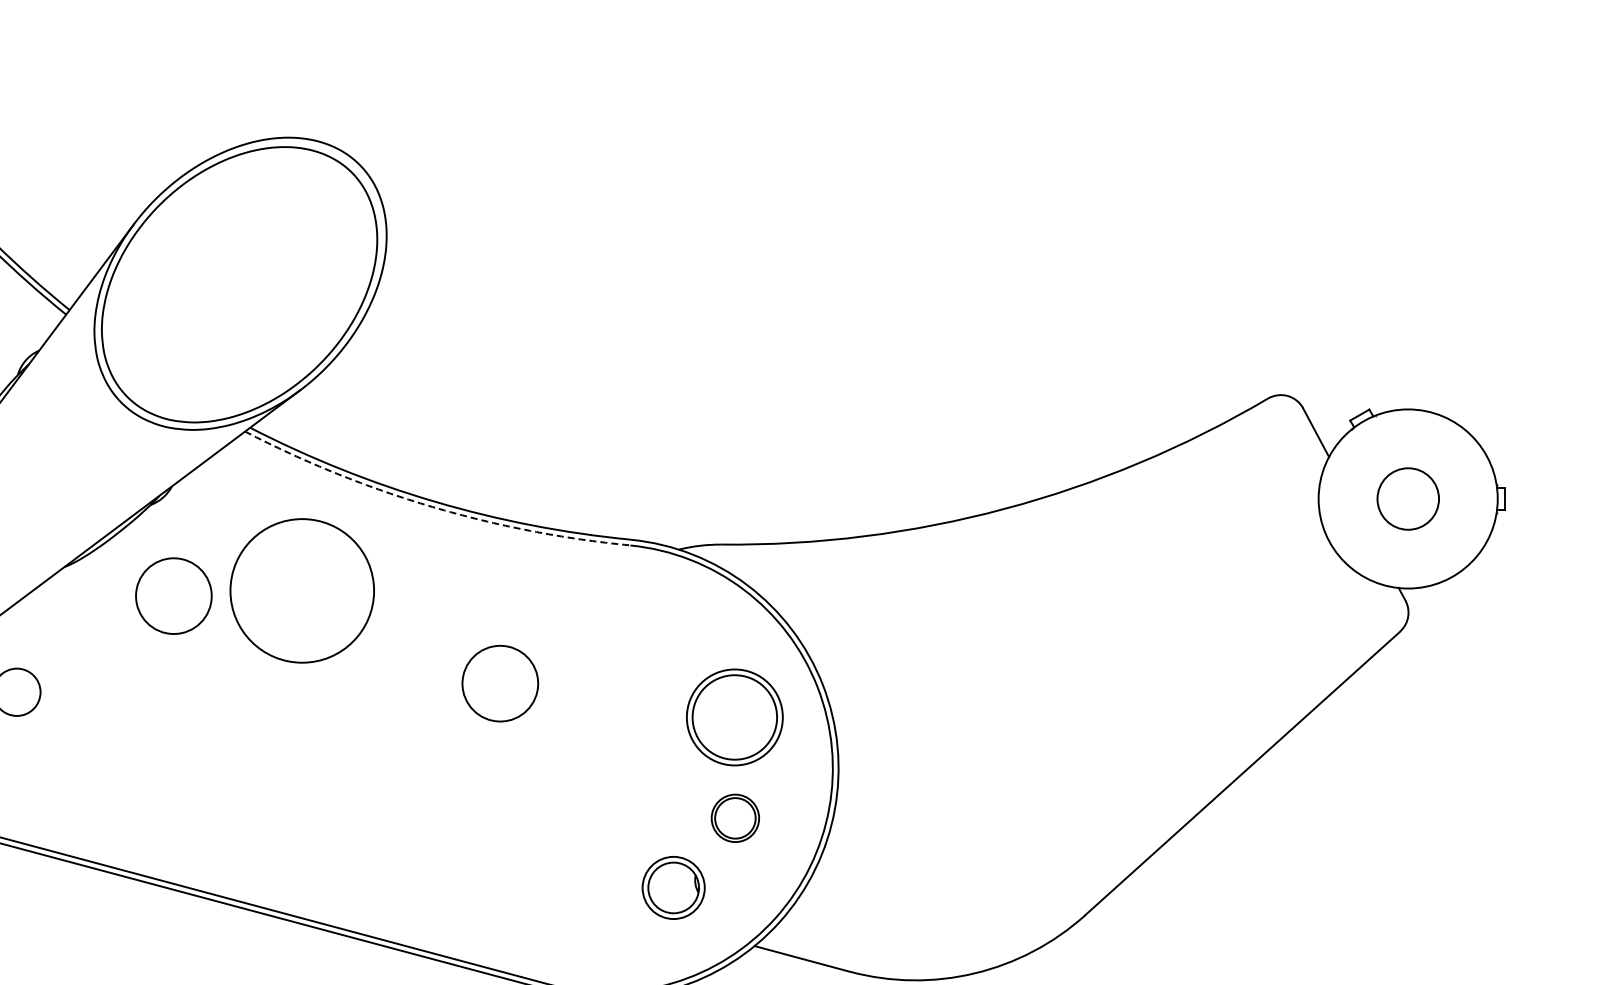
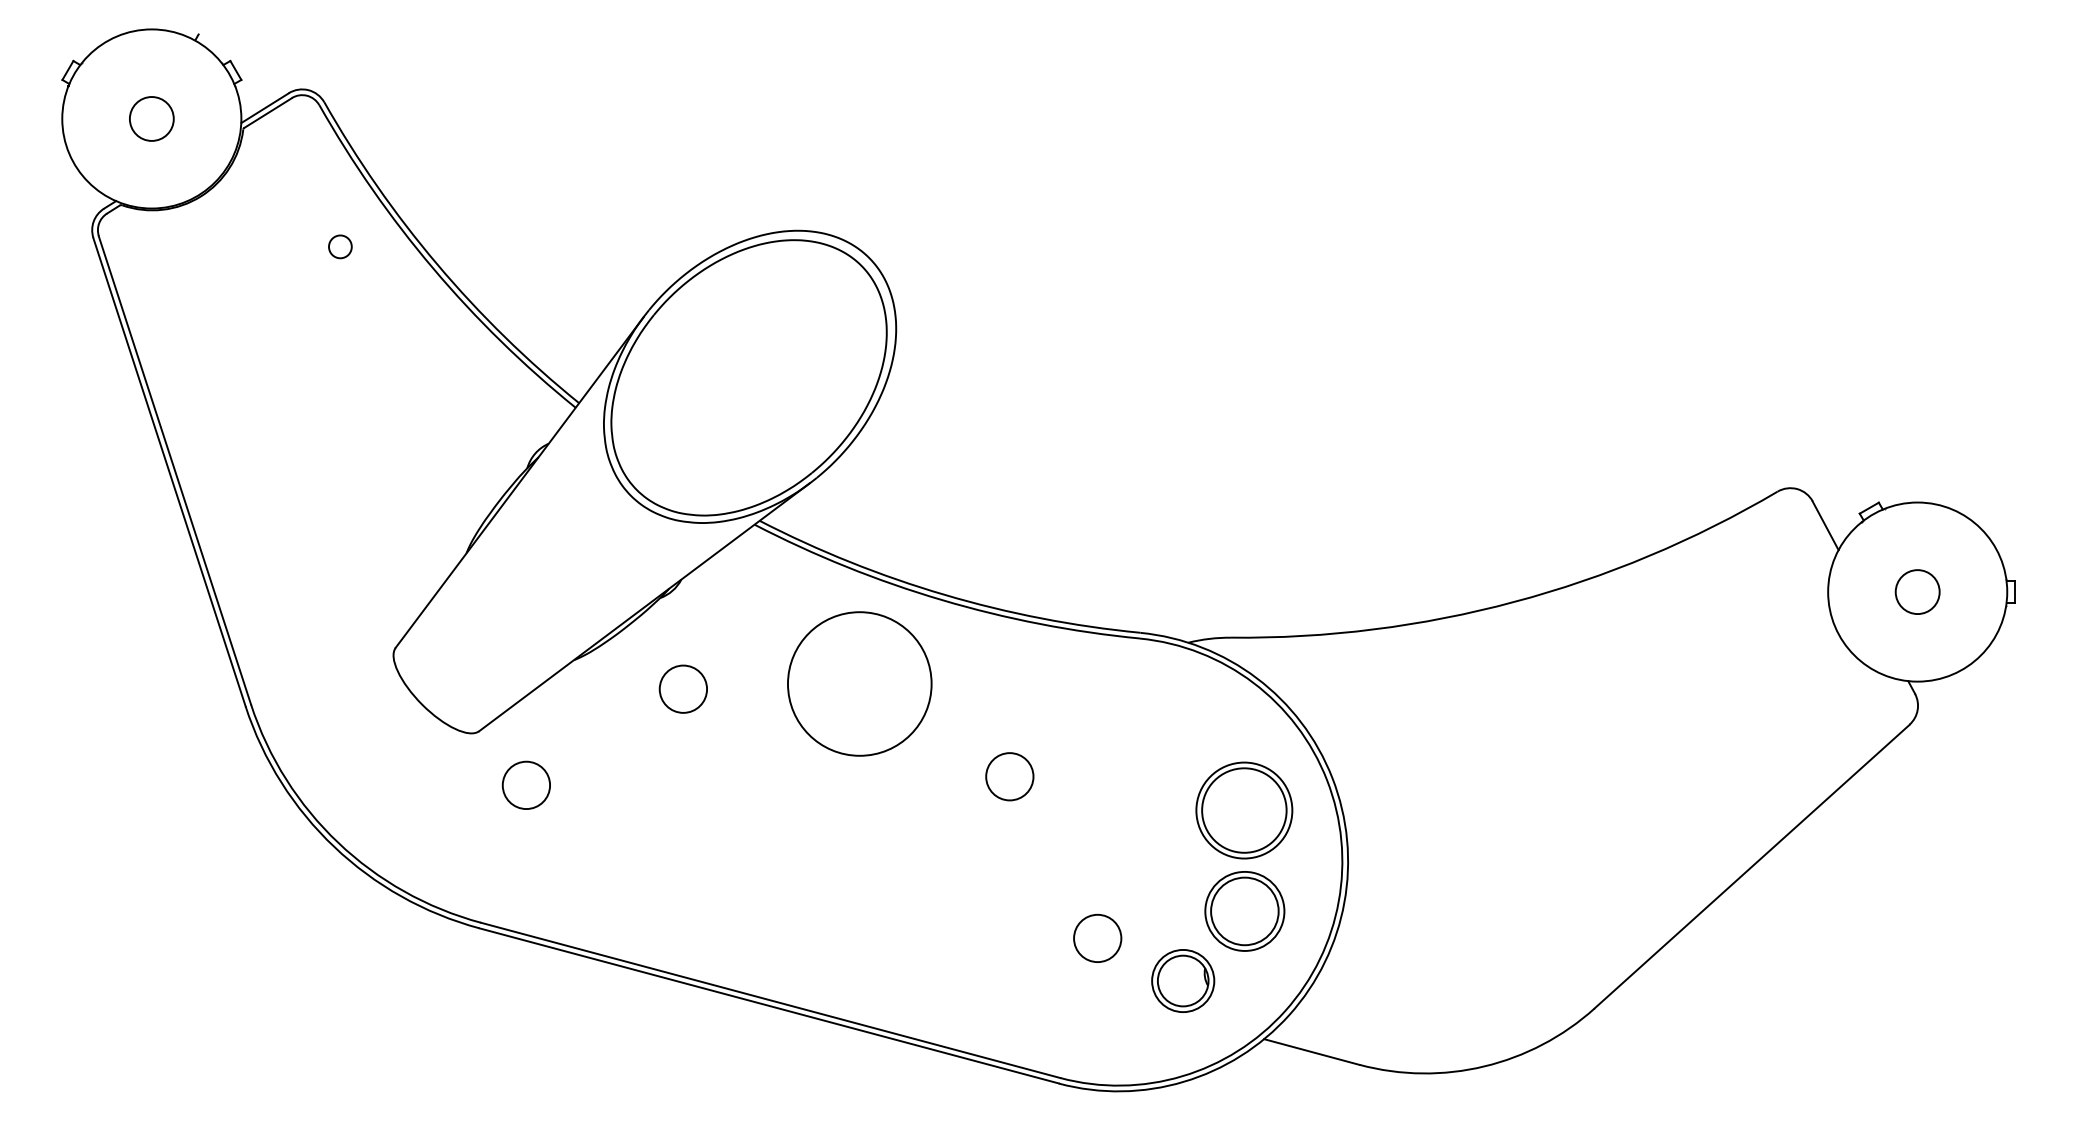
circle: (1407, 498) -> (1917, 591), size x0.71
arc: (431, 507) -> (941, 600), dashed -> solid
circle: (301, 590) -> (859, 683), moved
circle: (173, 595) -> (683, 688), size x0.62
circle: (499, 683) -> (1009, 776), size x0.62
part: (734, 818) -> (1244, 911), size x1.67
circle: (587, 844) -> (1097, 937), added

